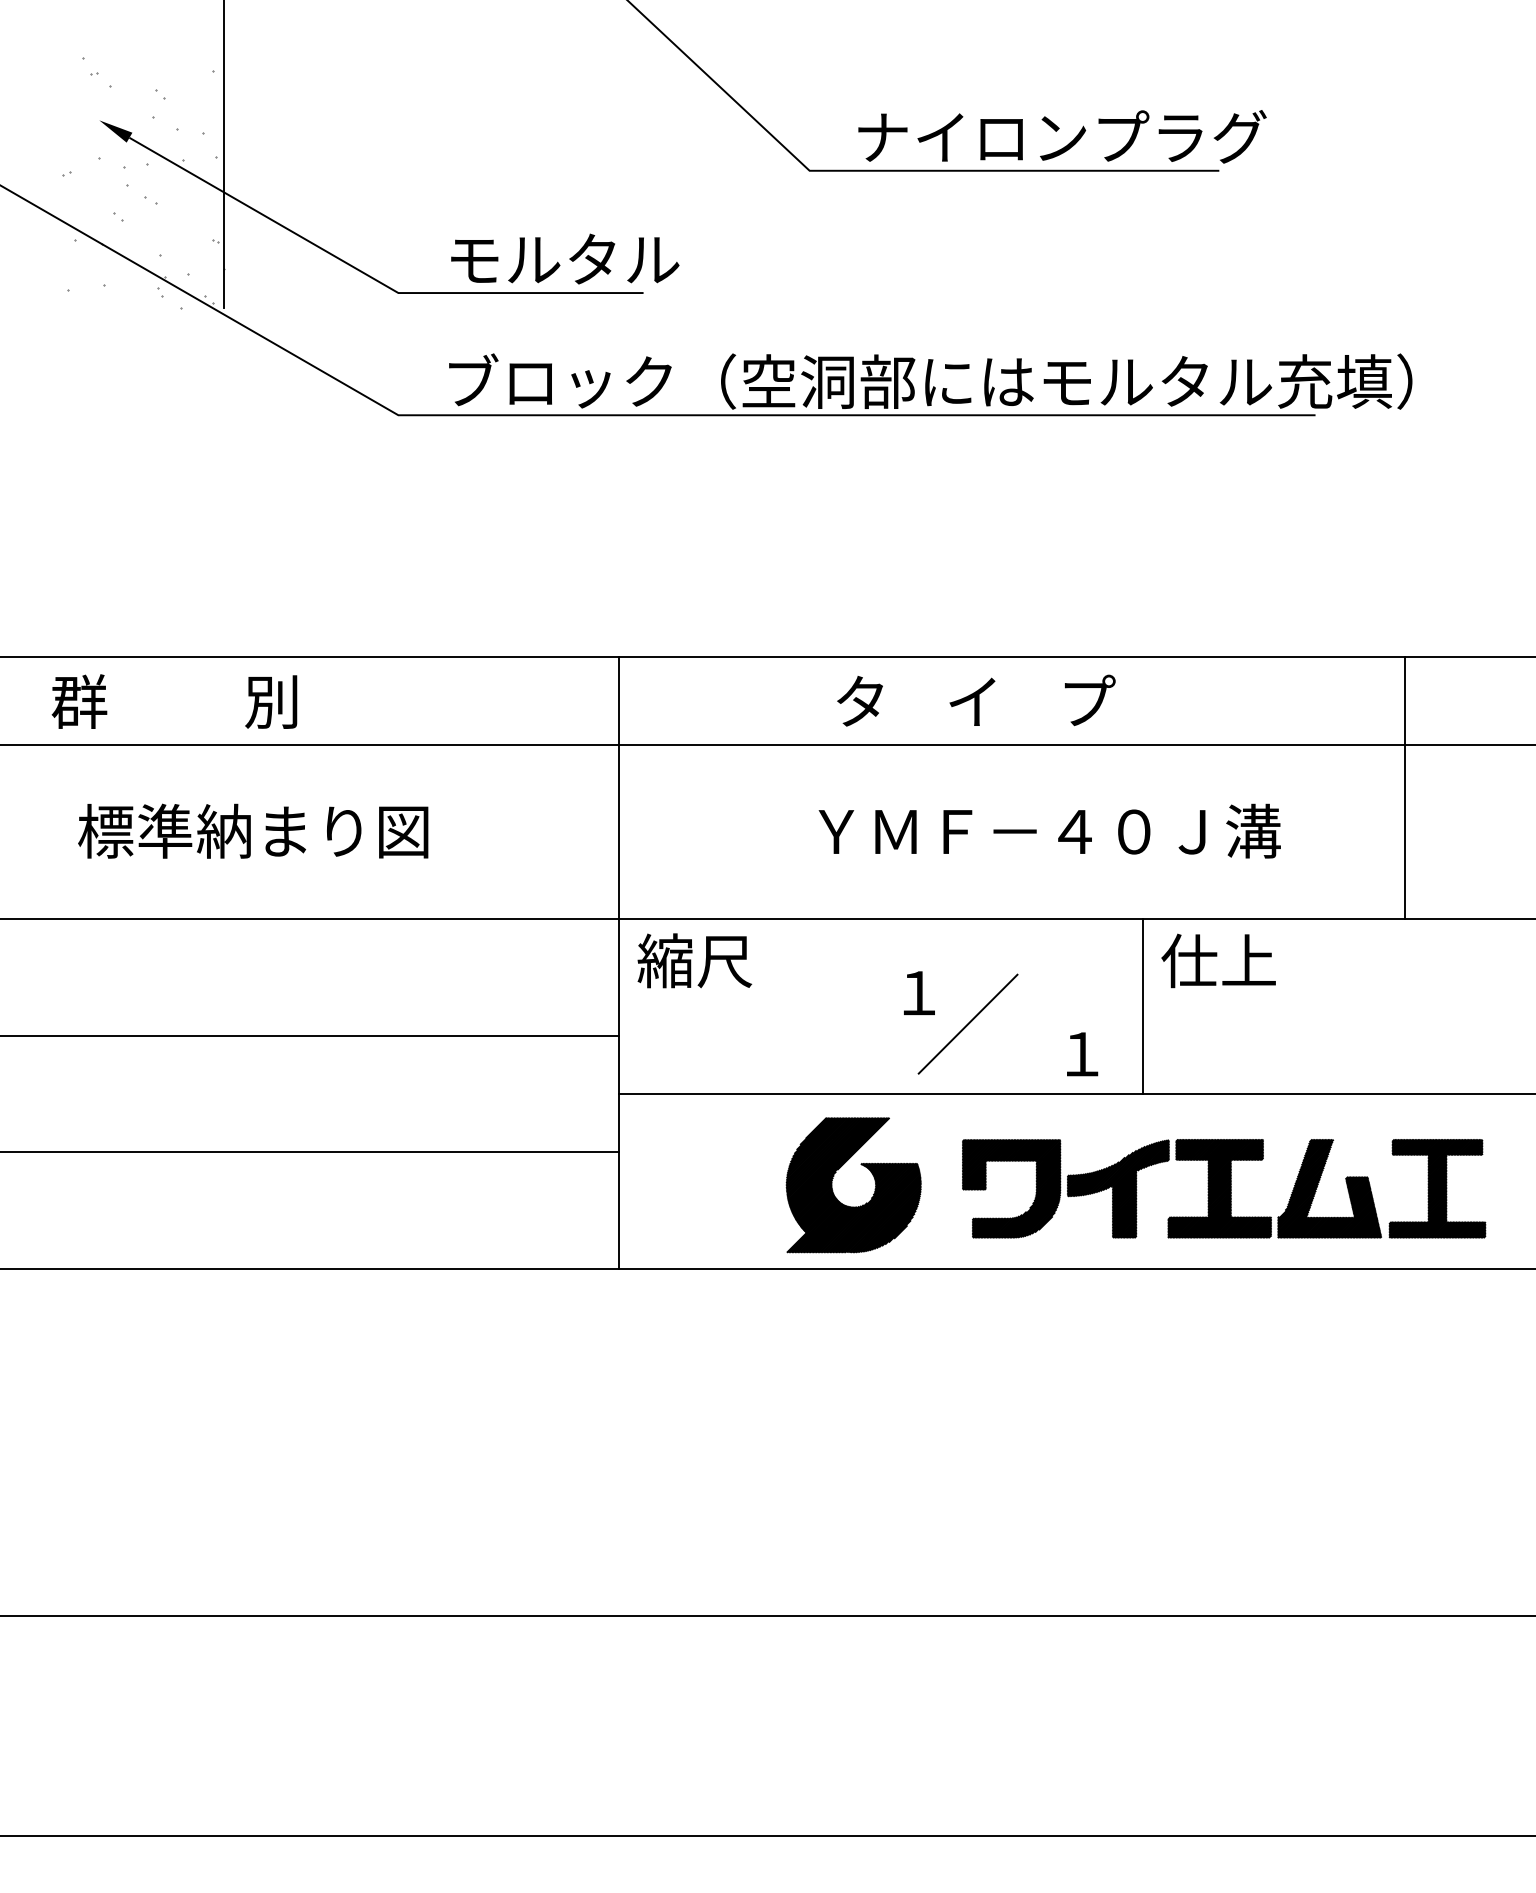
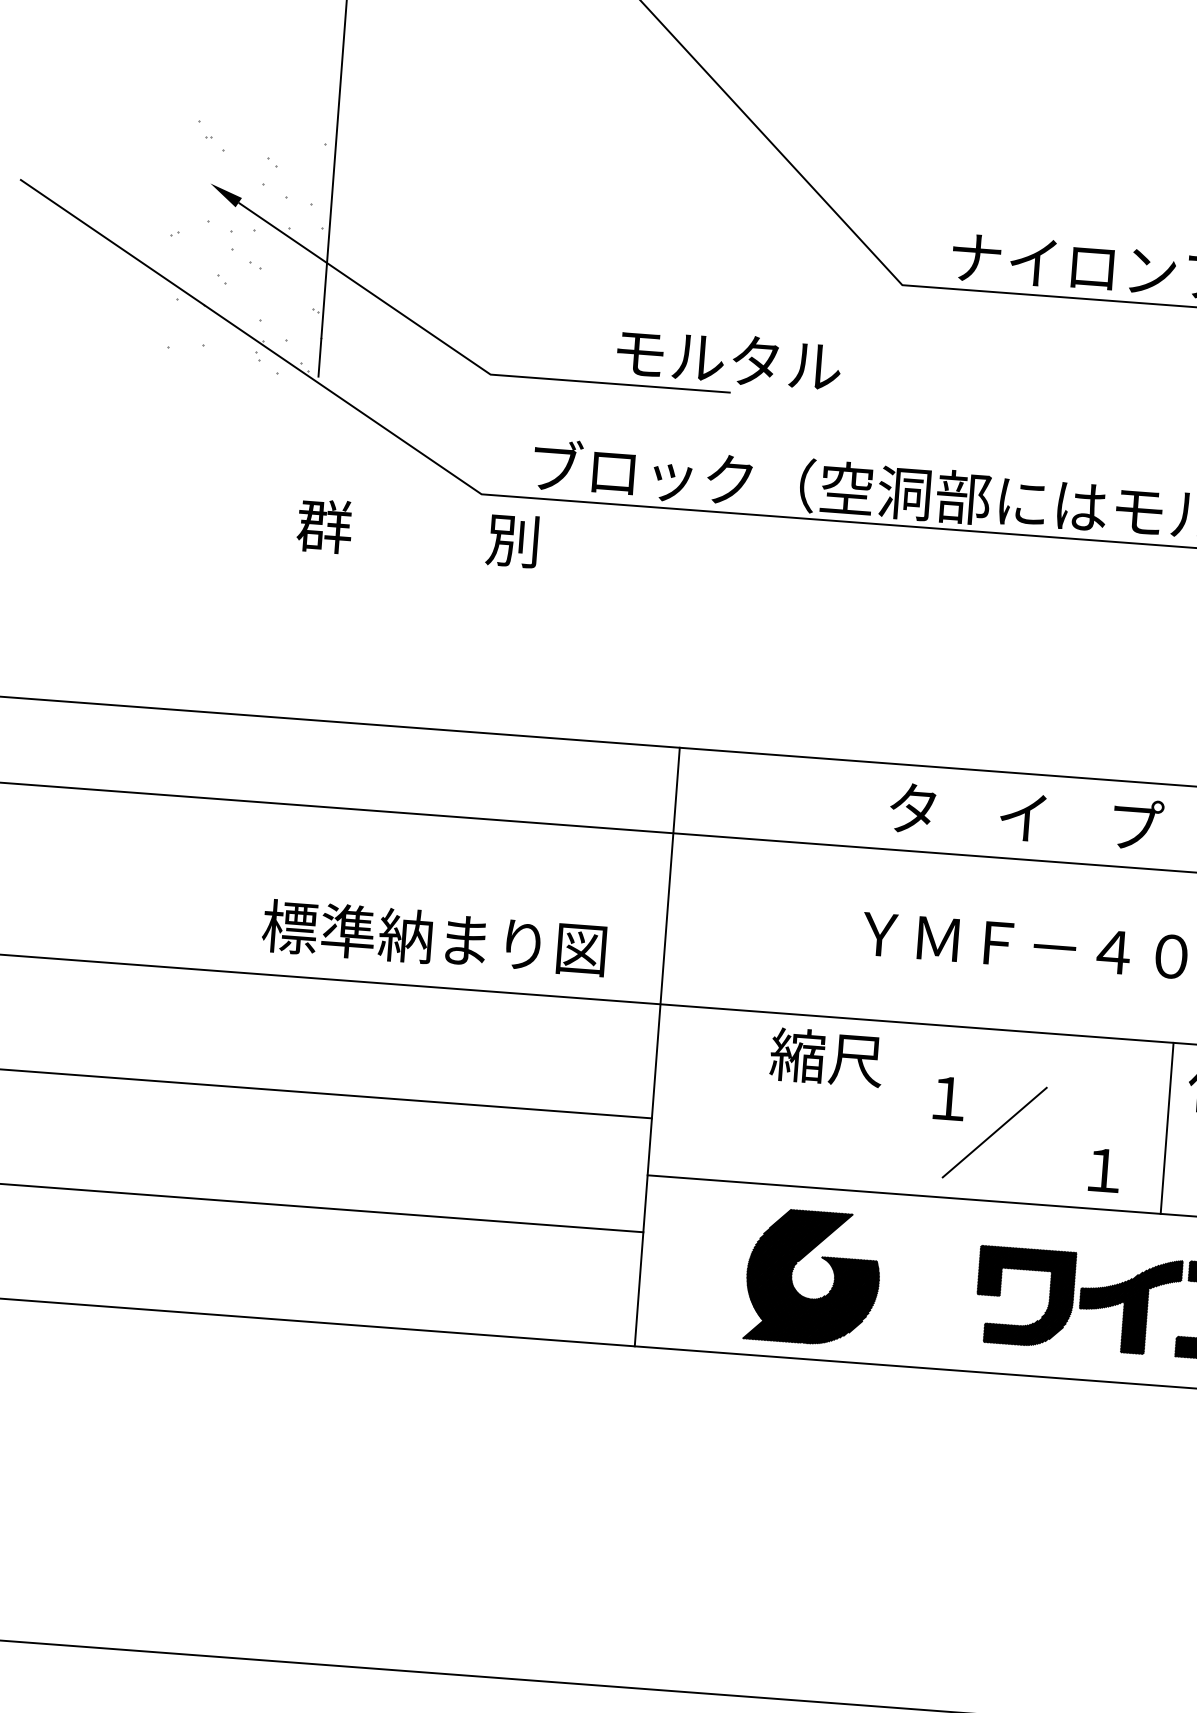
text: (565, 258) -> (729, 358), moved
text: (174, 701) -> (417, 533), moved
text: (253, 830) -> (434, 937), moved
text: (694, 960) -> (826, 1057), moved
part: (833, 1190) -> (792, 1281), moved

